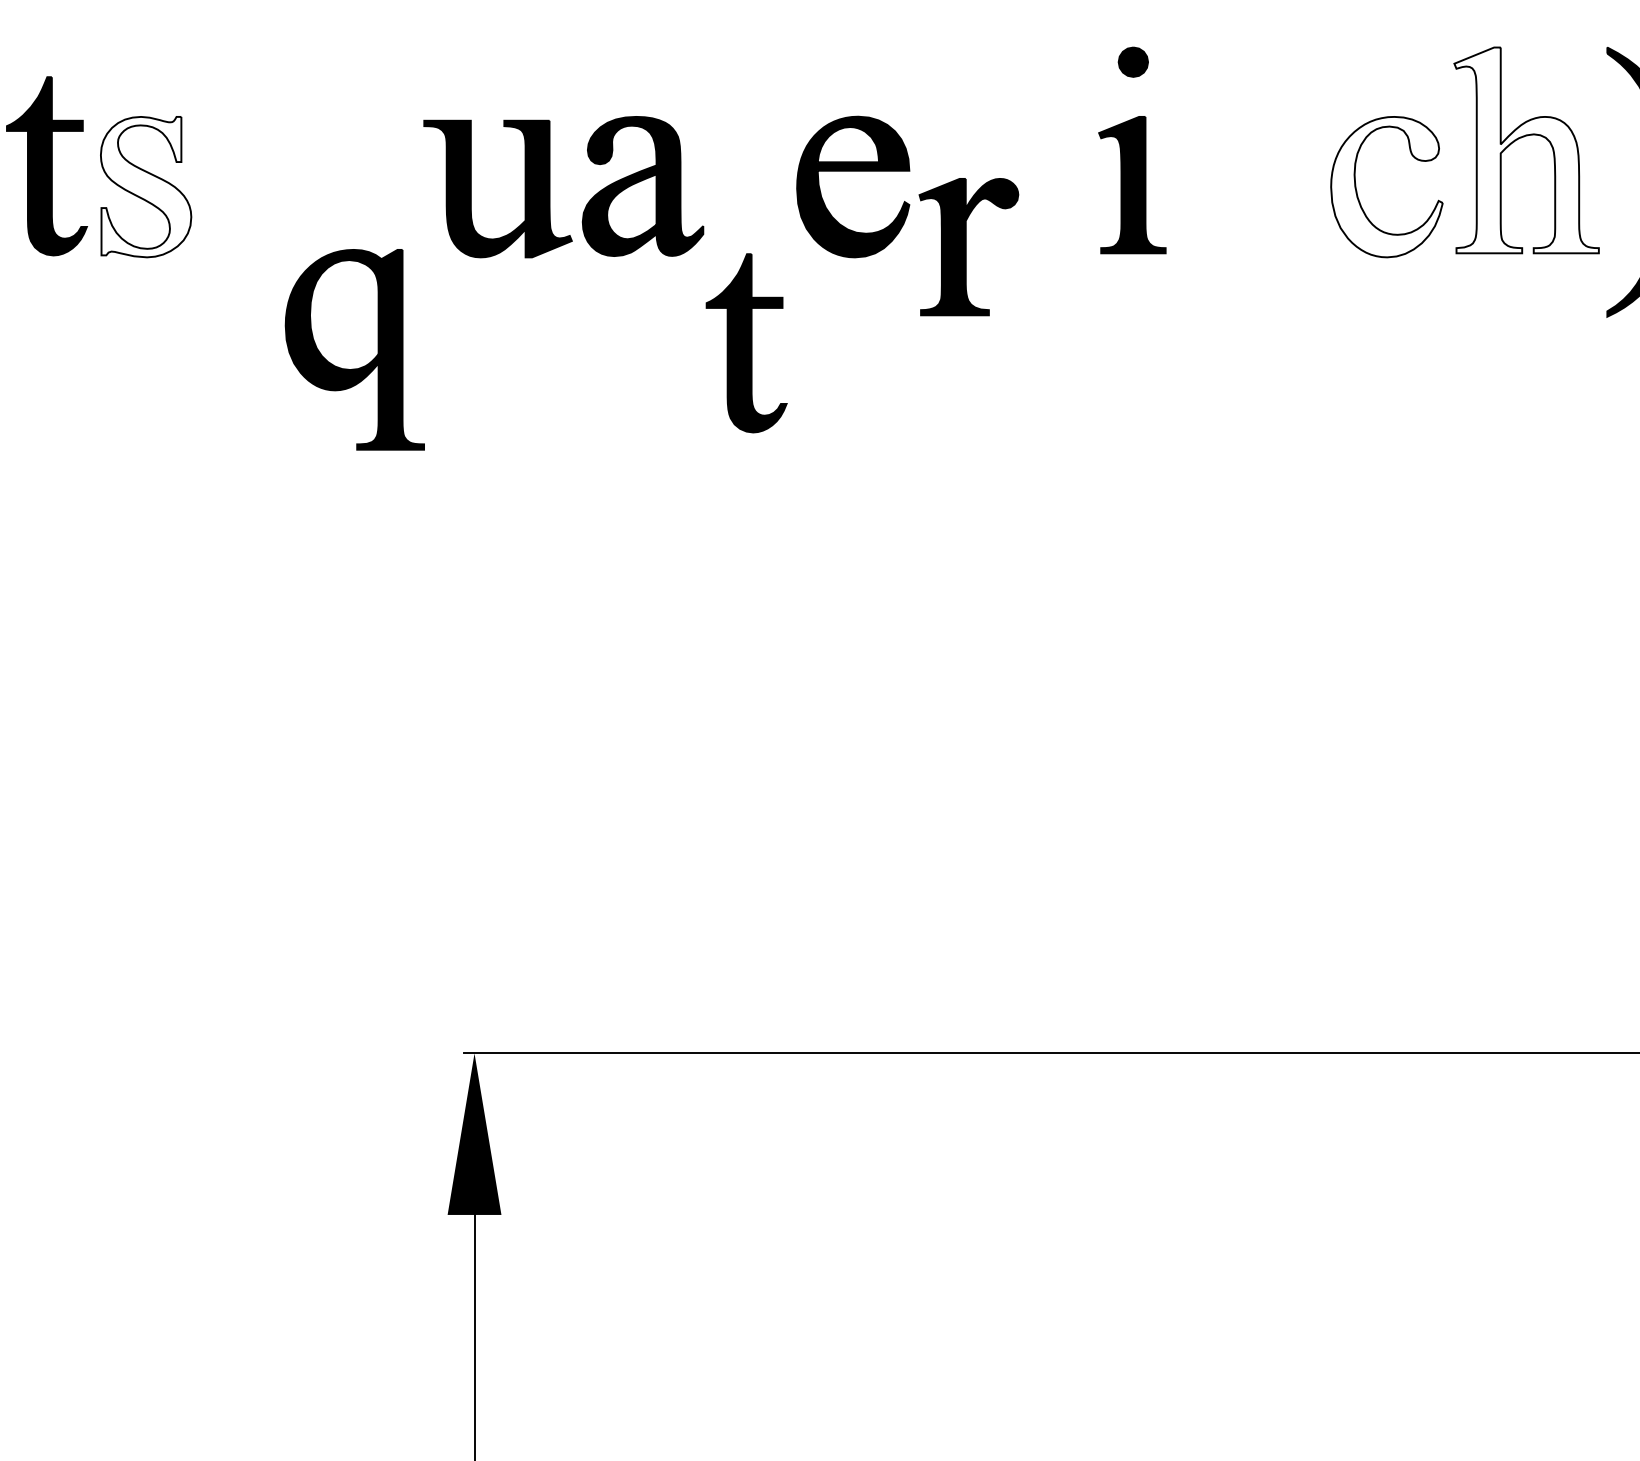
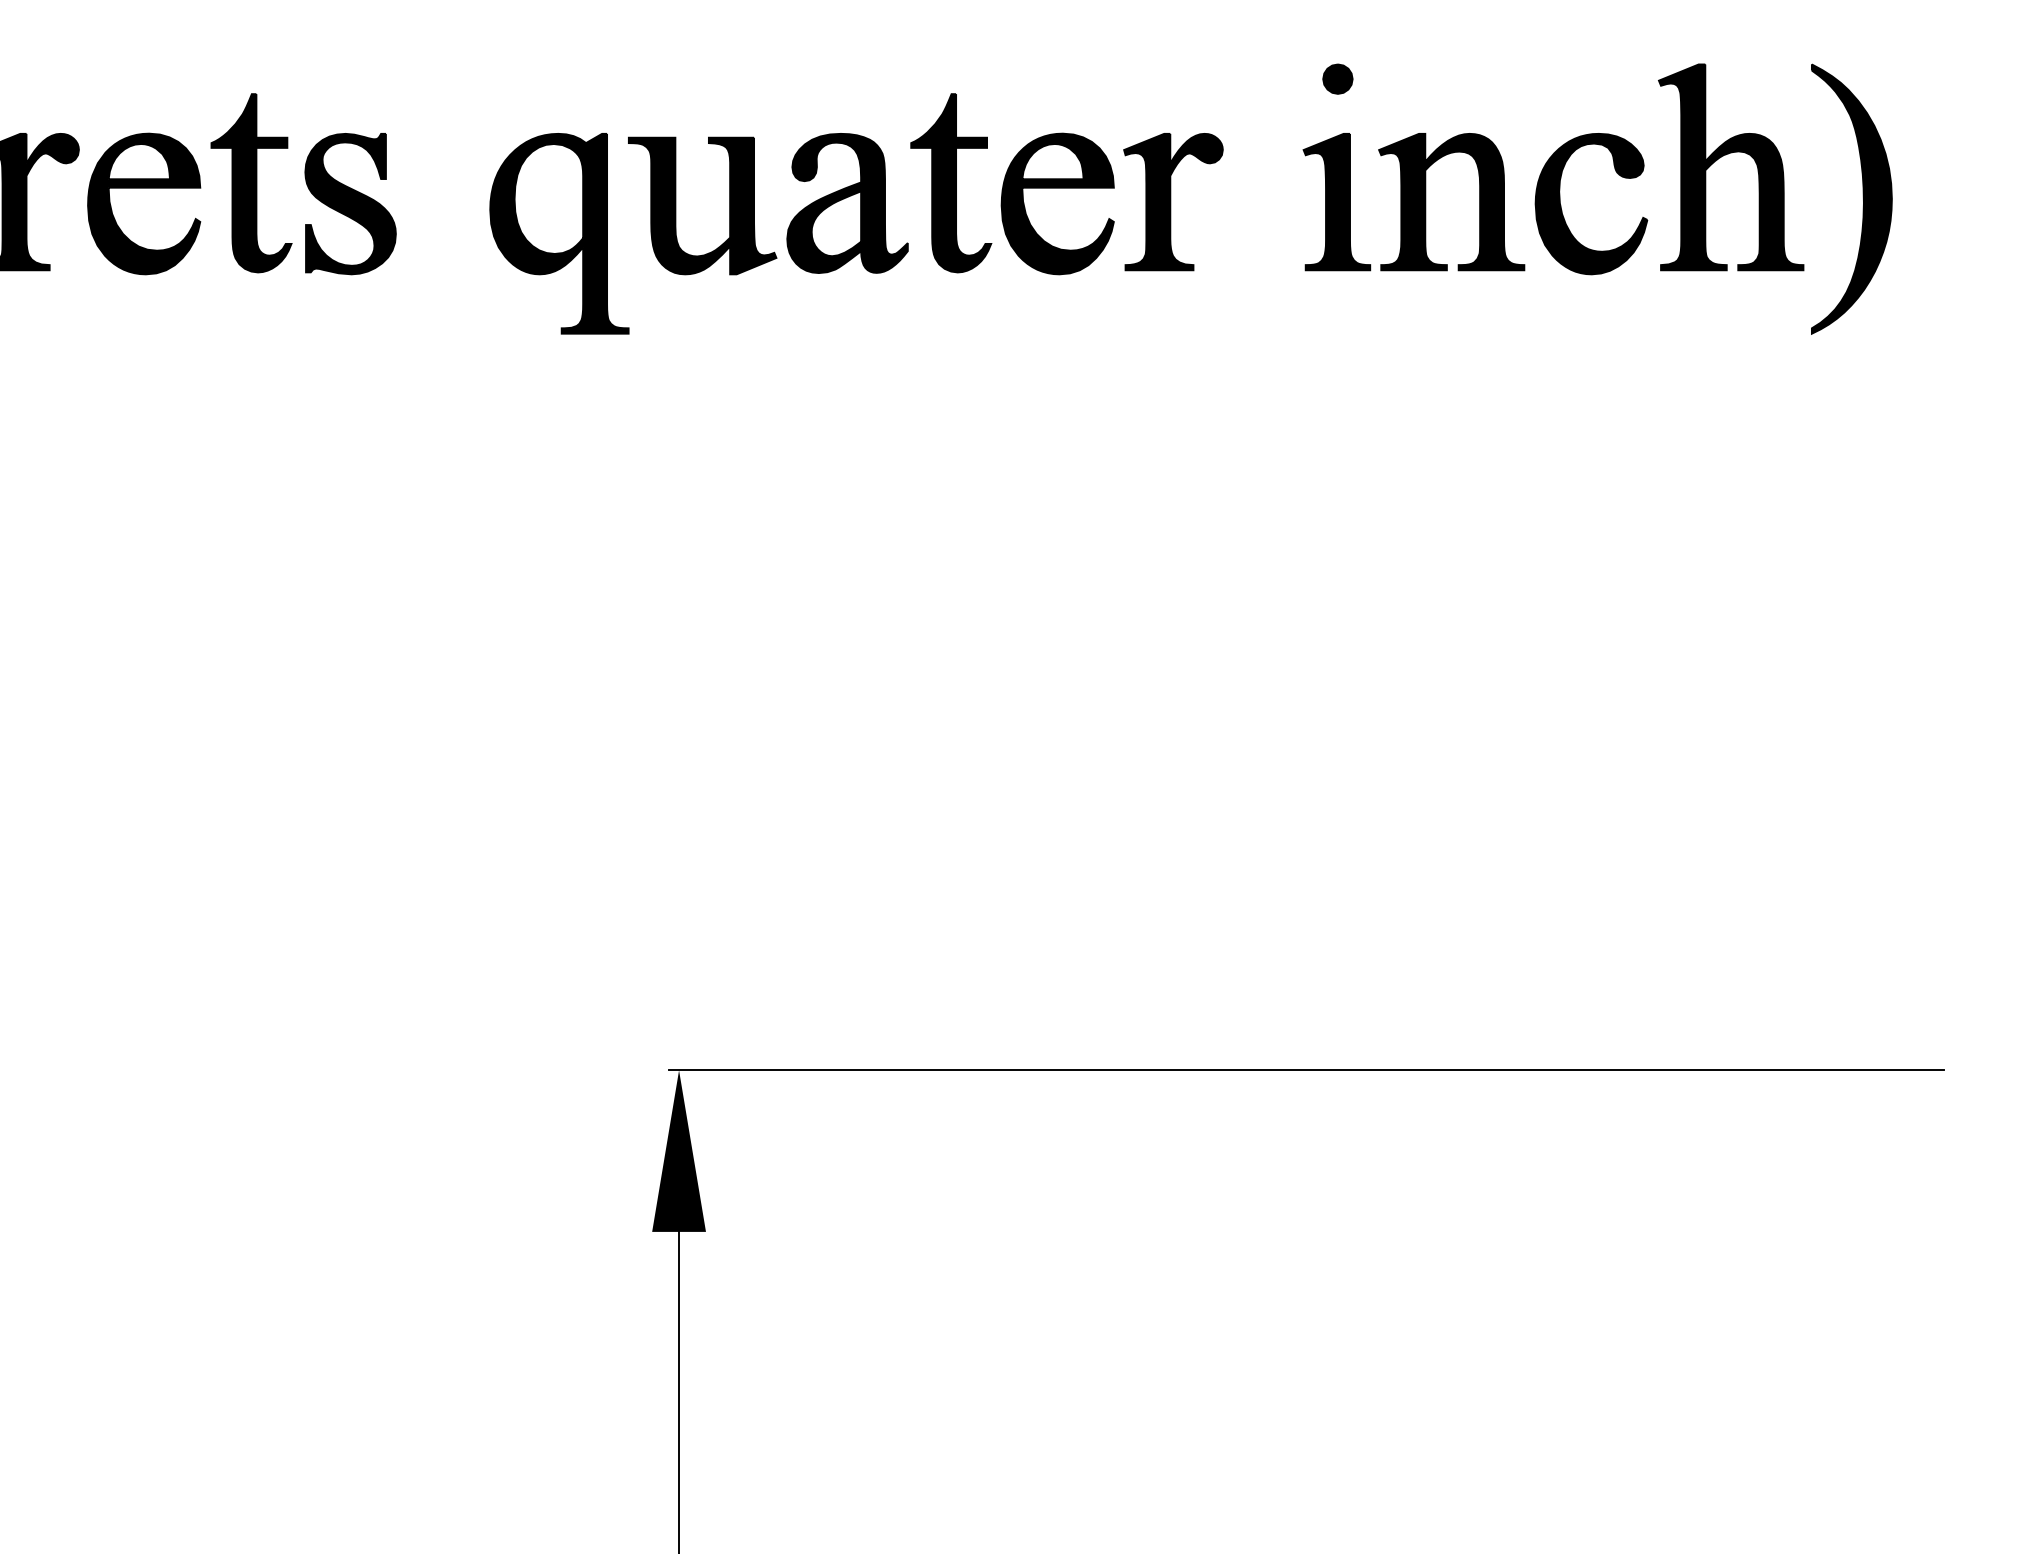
fill: (1525, 150) -> (1730, 167), added
part: (1221, 185) -> (1426, 202), added
fill: (145, 186) -> (350, 203), added
fill: (1386, 186) -> (1591, 203), added
part: (968, 247) -> (1173, 202), moved
part: (746, 343) -> (951, 183), moved
part: (354, 349) -> (559, 233), moved

